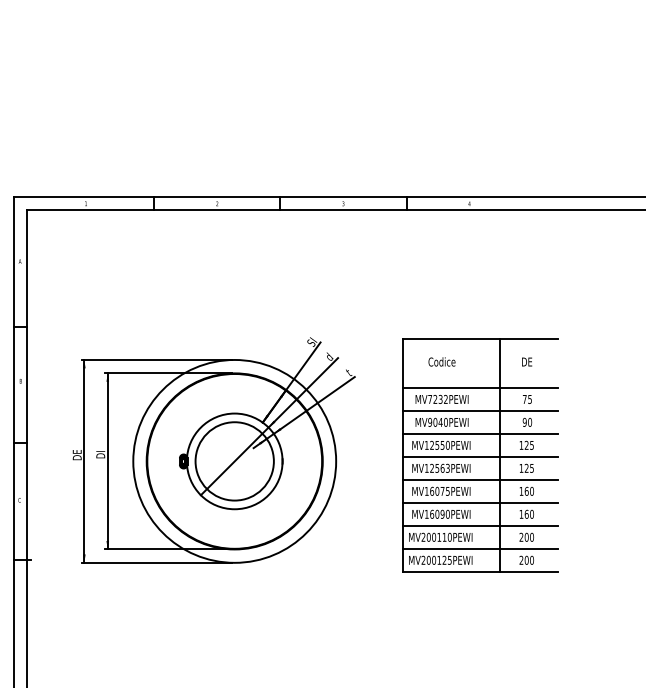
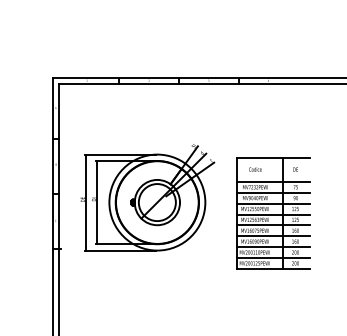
part: (480, 454) -> (273, 213), moved

